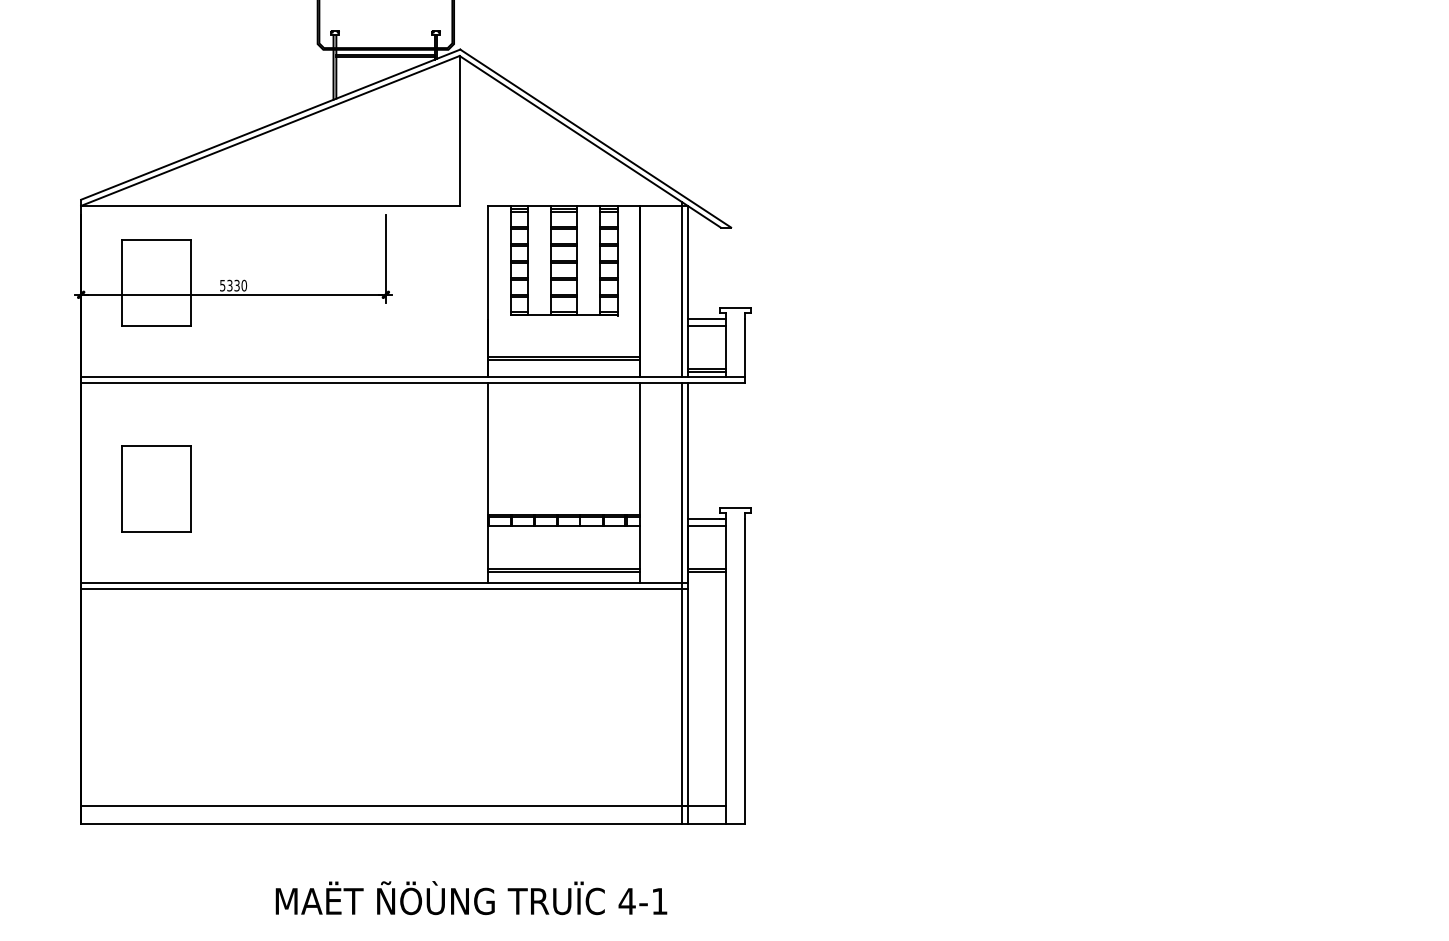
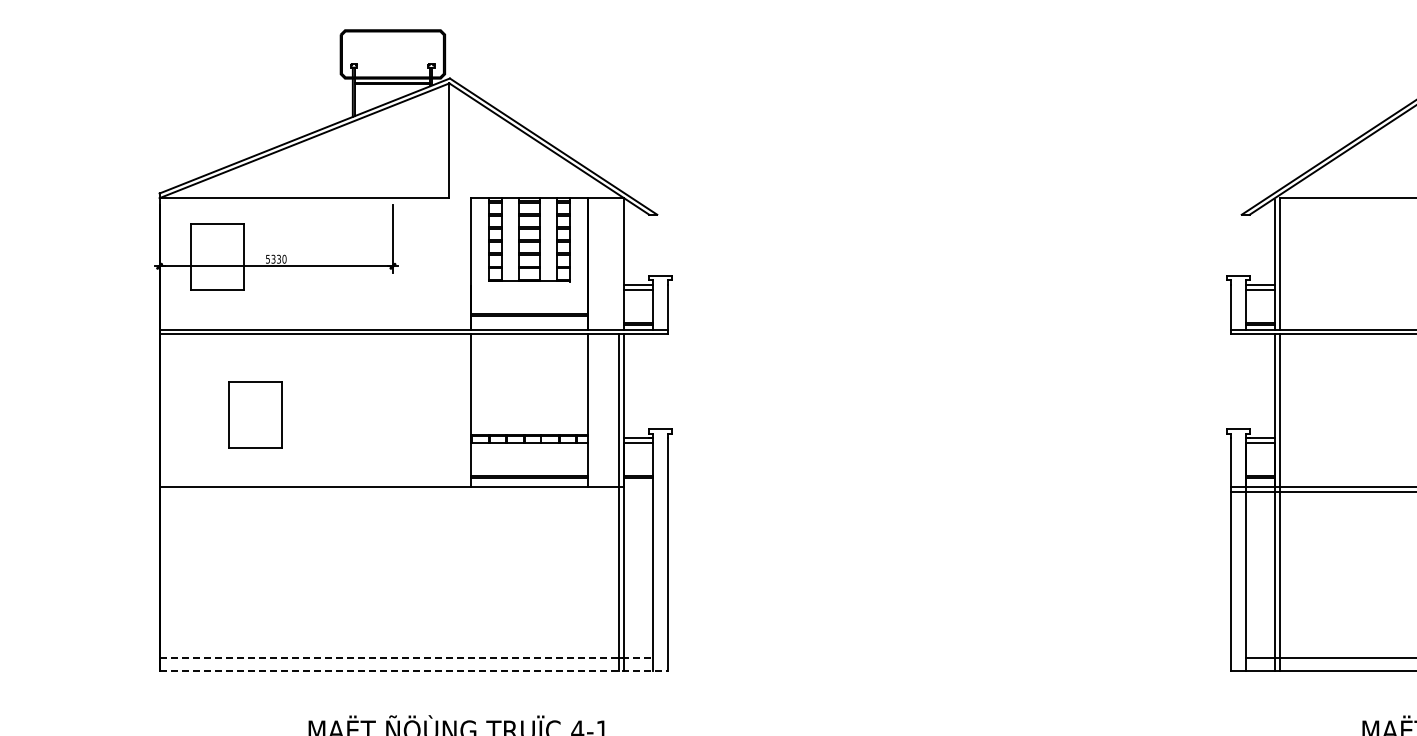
line: (681, 289) -> (619, 262), removed
part: (156, 488) -> (255, 414), moved
line: (384, 588) -> (391, 491), removed
line: (403, 805) -> (406, 657), solid -> dashed
line: (414, 824) -> (414, 671), solid -> dashed

